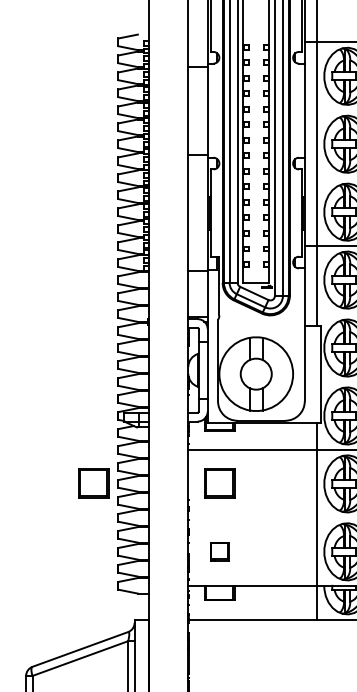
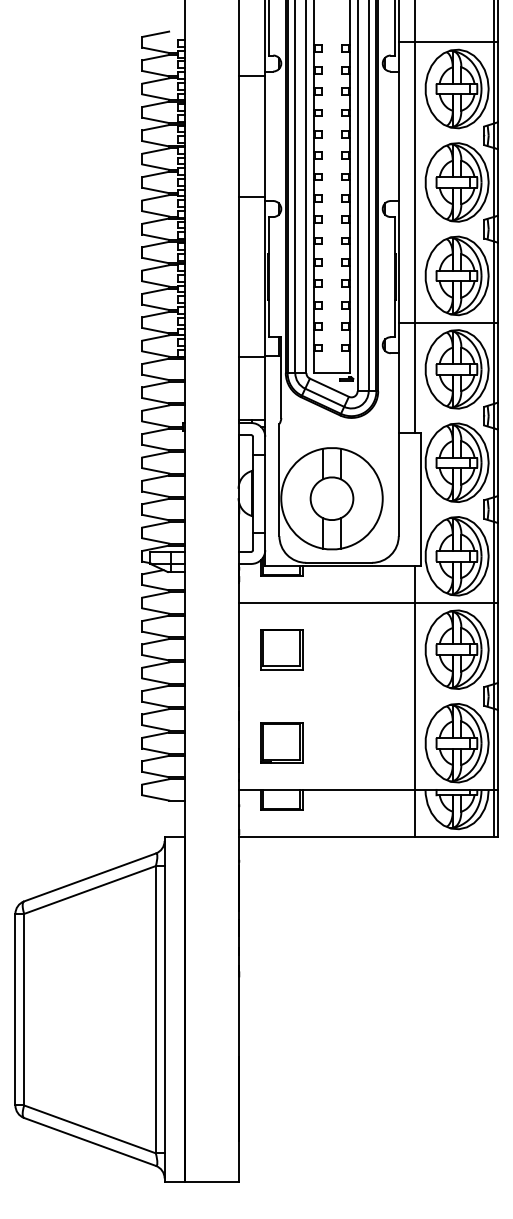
part: (93, 483) -> (108, 649), removed
part: (219, 551) -> (281, 742), size x1.67

